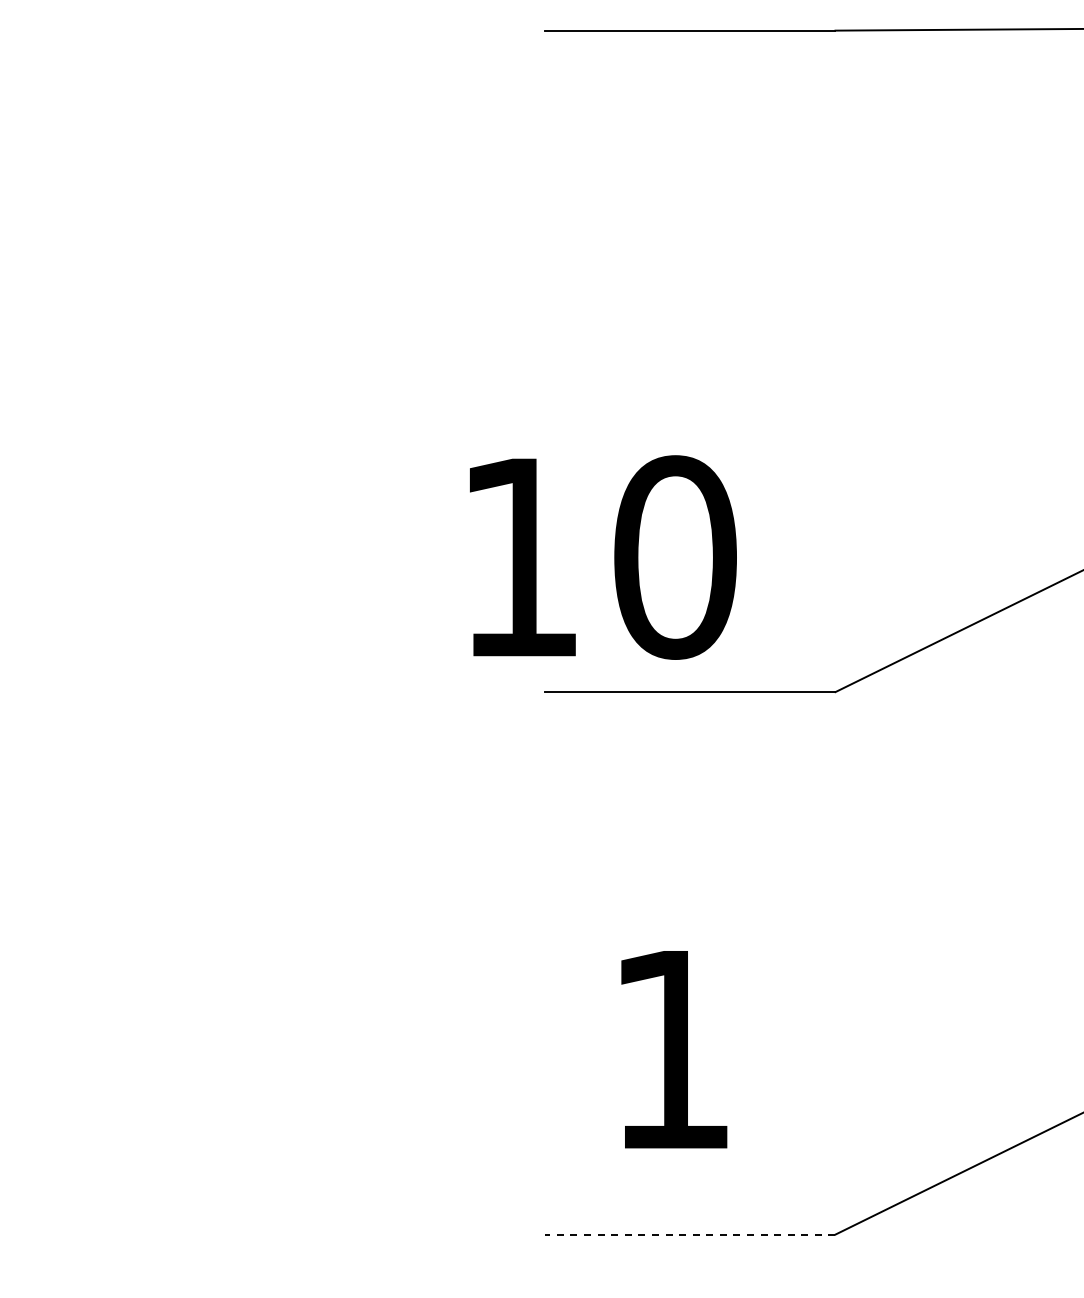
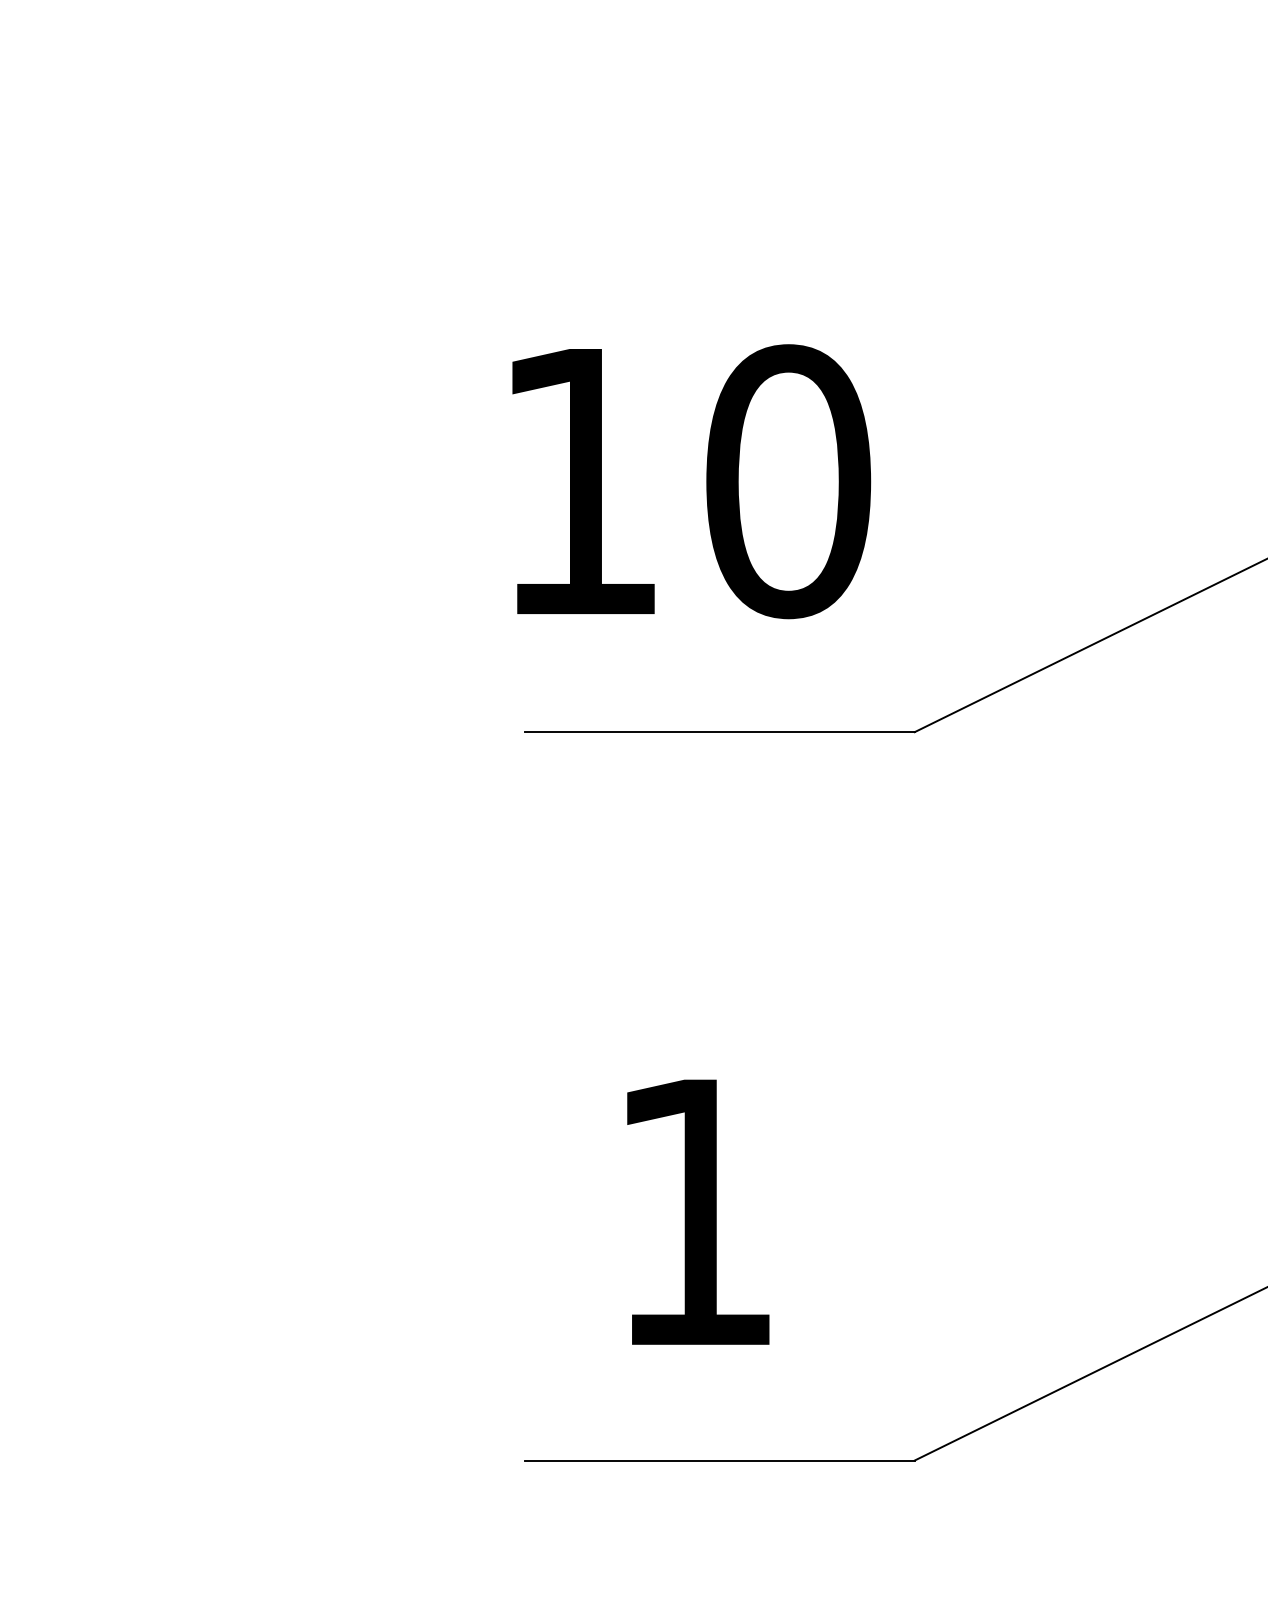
text: (603, 557) -> (691, 481), moved
line: (689, 1234) -> (718, 1460), dashed -> solid

